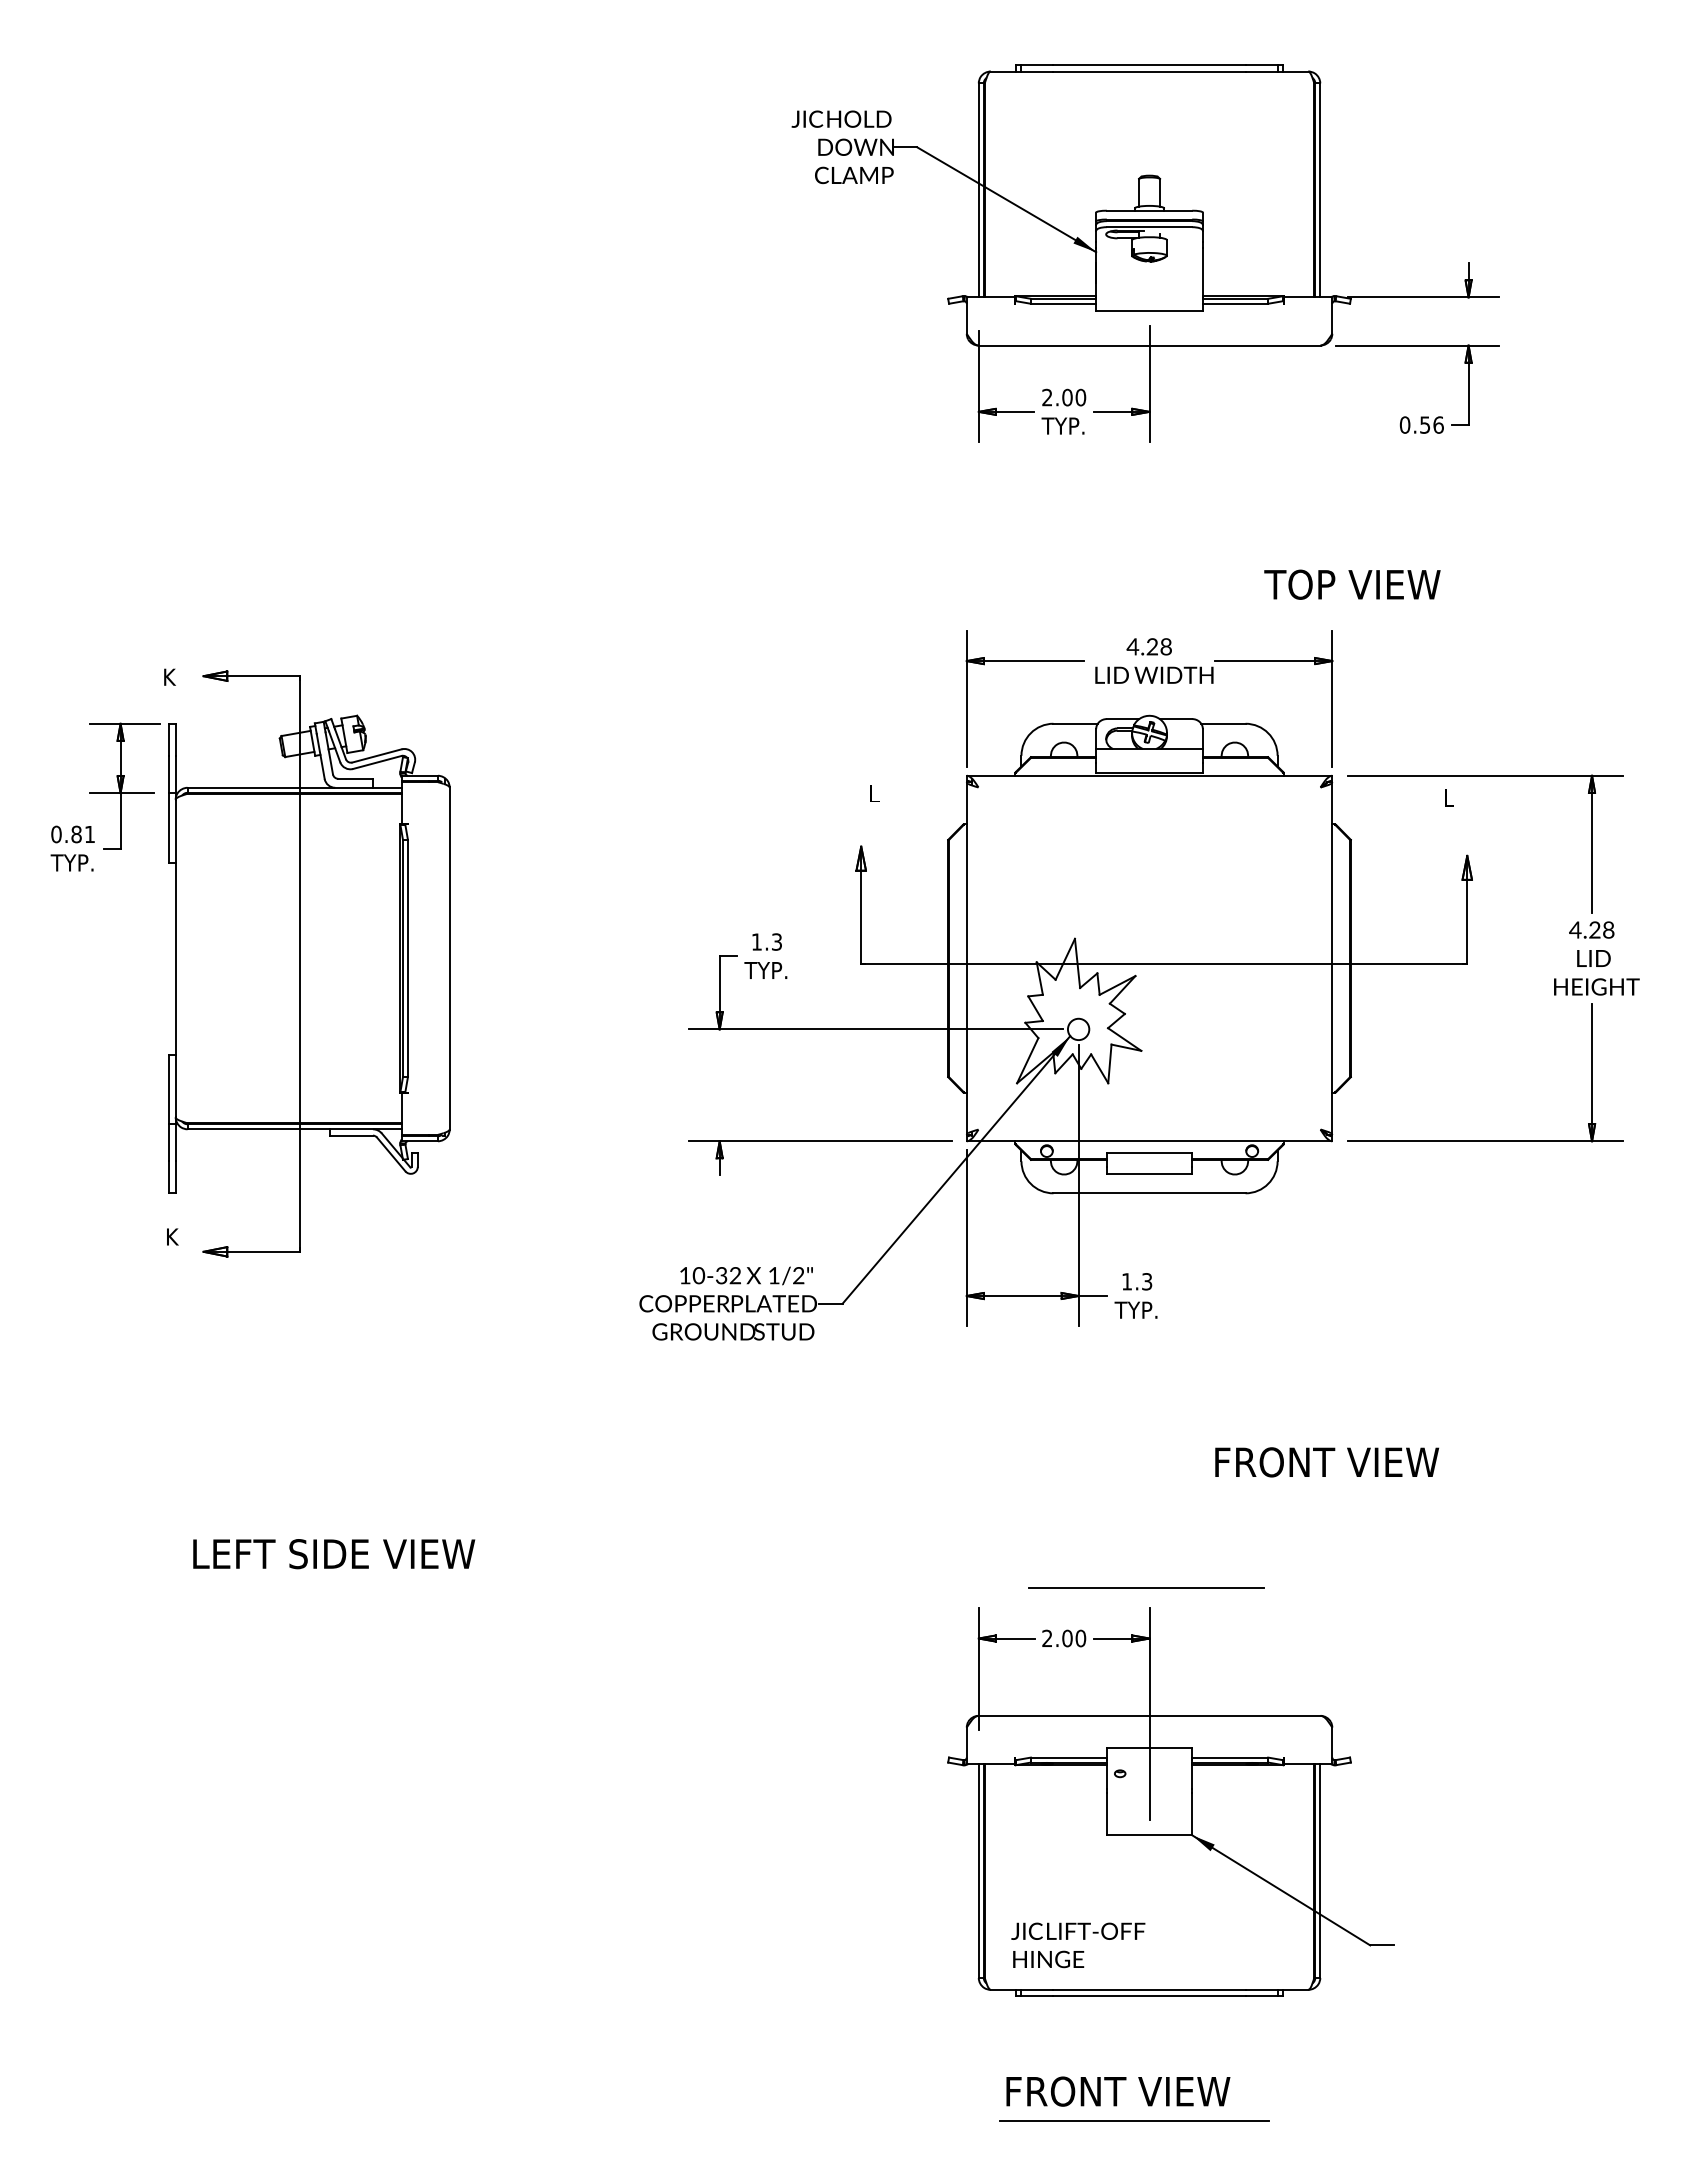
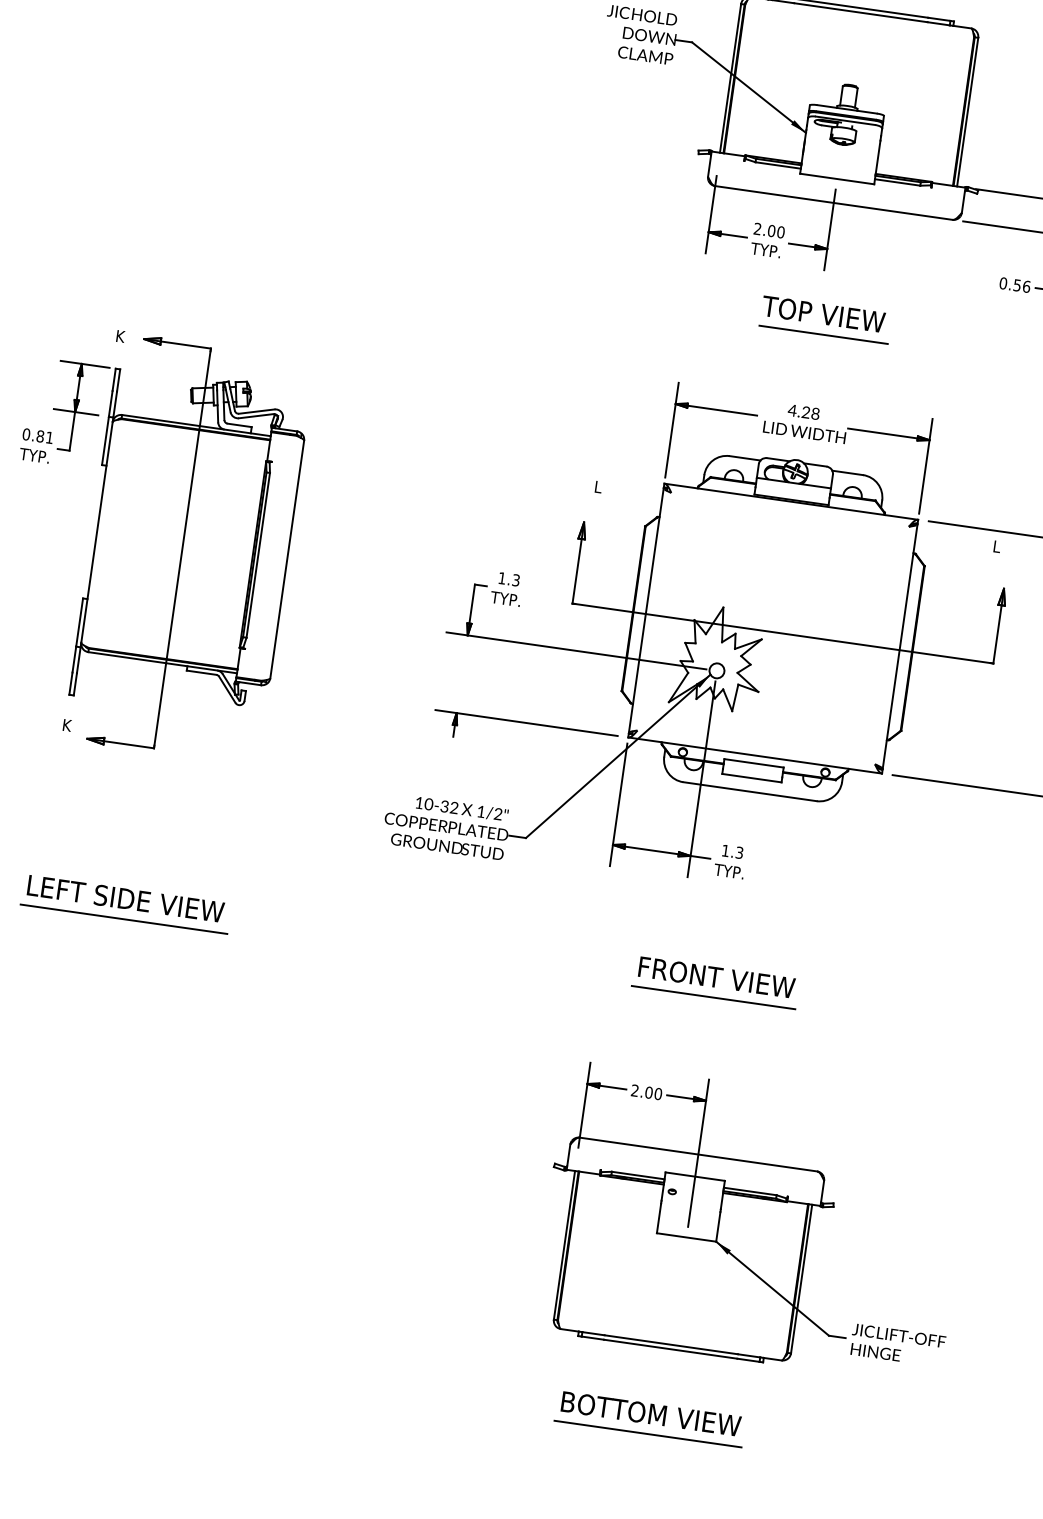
line: (1161, 533) -> (823, 334), added
text: (1352, 584) -> (823, 314), moved
text: (1327, 1462) -> (717, 977), moved
line: (291, 1499) -> (123, 919), added
text: (334, 1554) -> (126, 899), moved
line: (1146, 1587) -> (713, 997), moved
text: (1078, 1945) -> (897, 1345), moved
text: (1136, 2091) -> (652, 1414), FRONT VIEW -> BOTTOM VIEW

